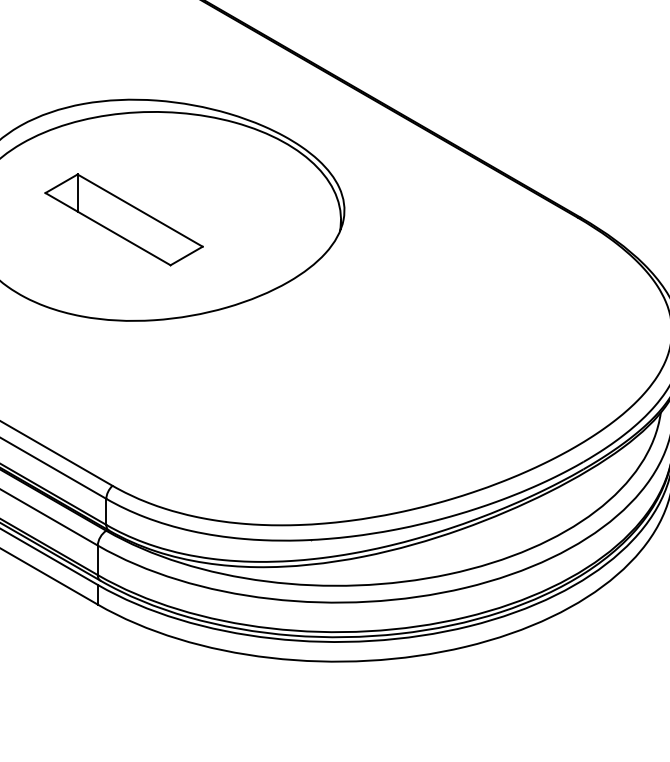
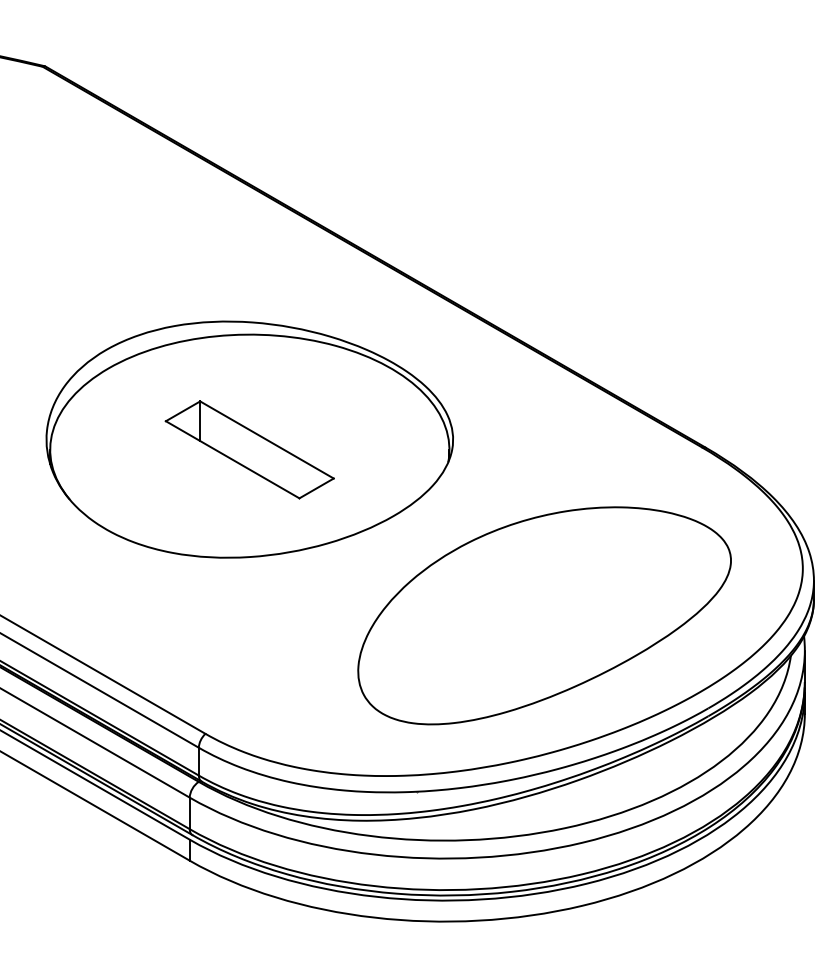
part: (123, 219) -> (249, 449), moved
part: (430, 374) -> (544, 615), added

